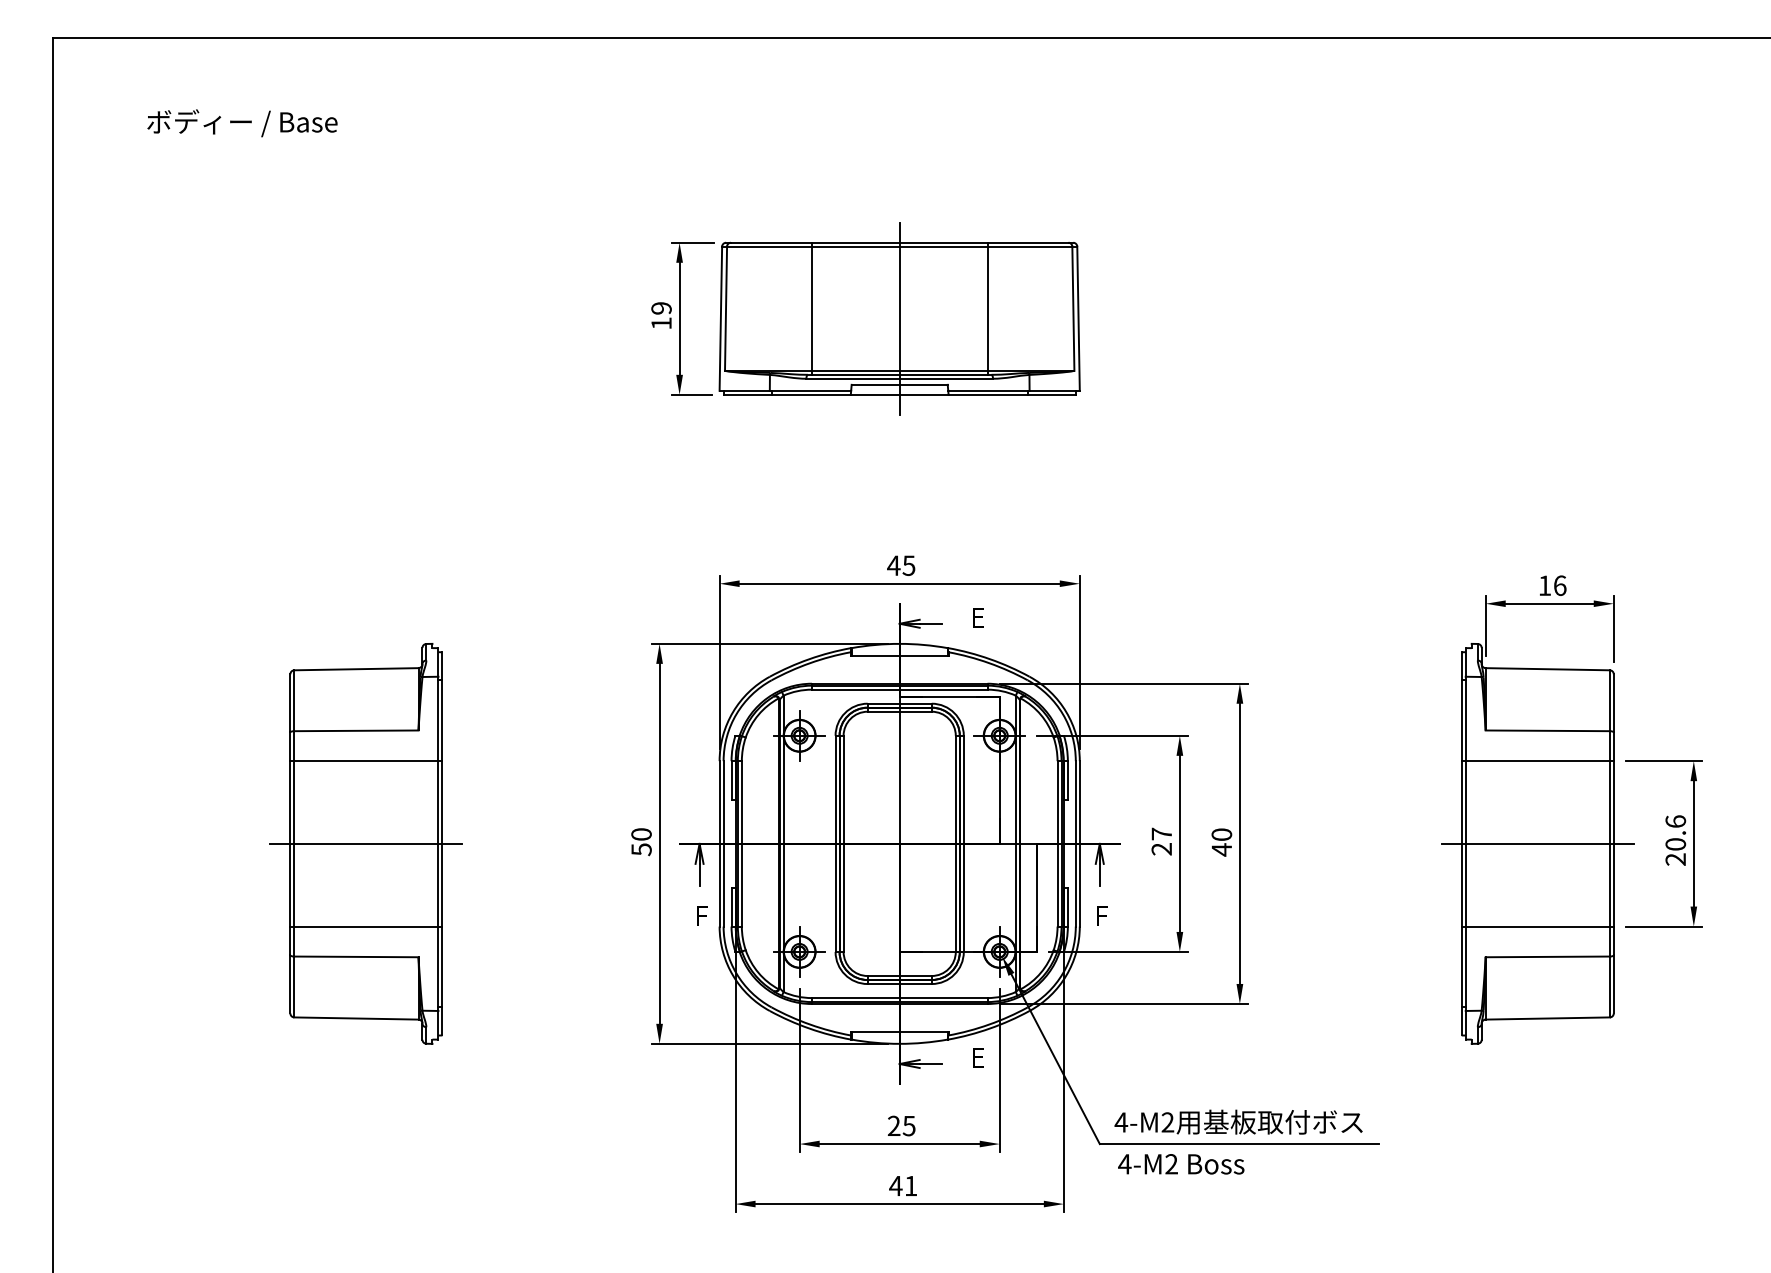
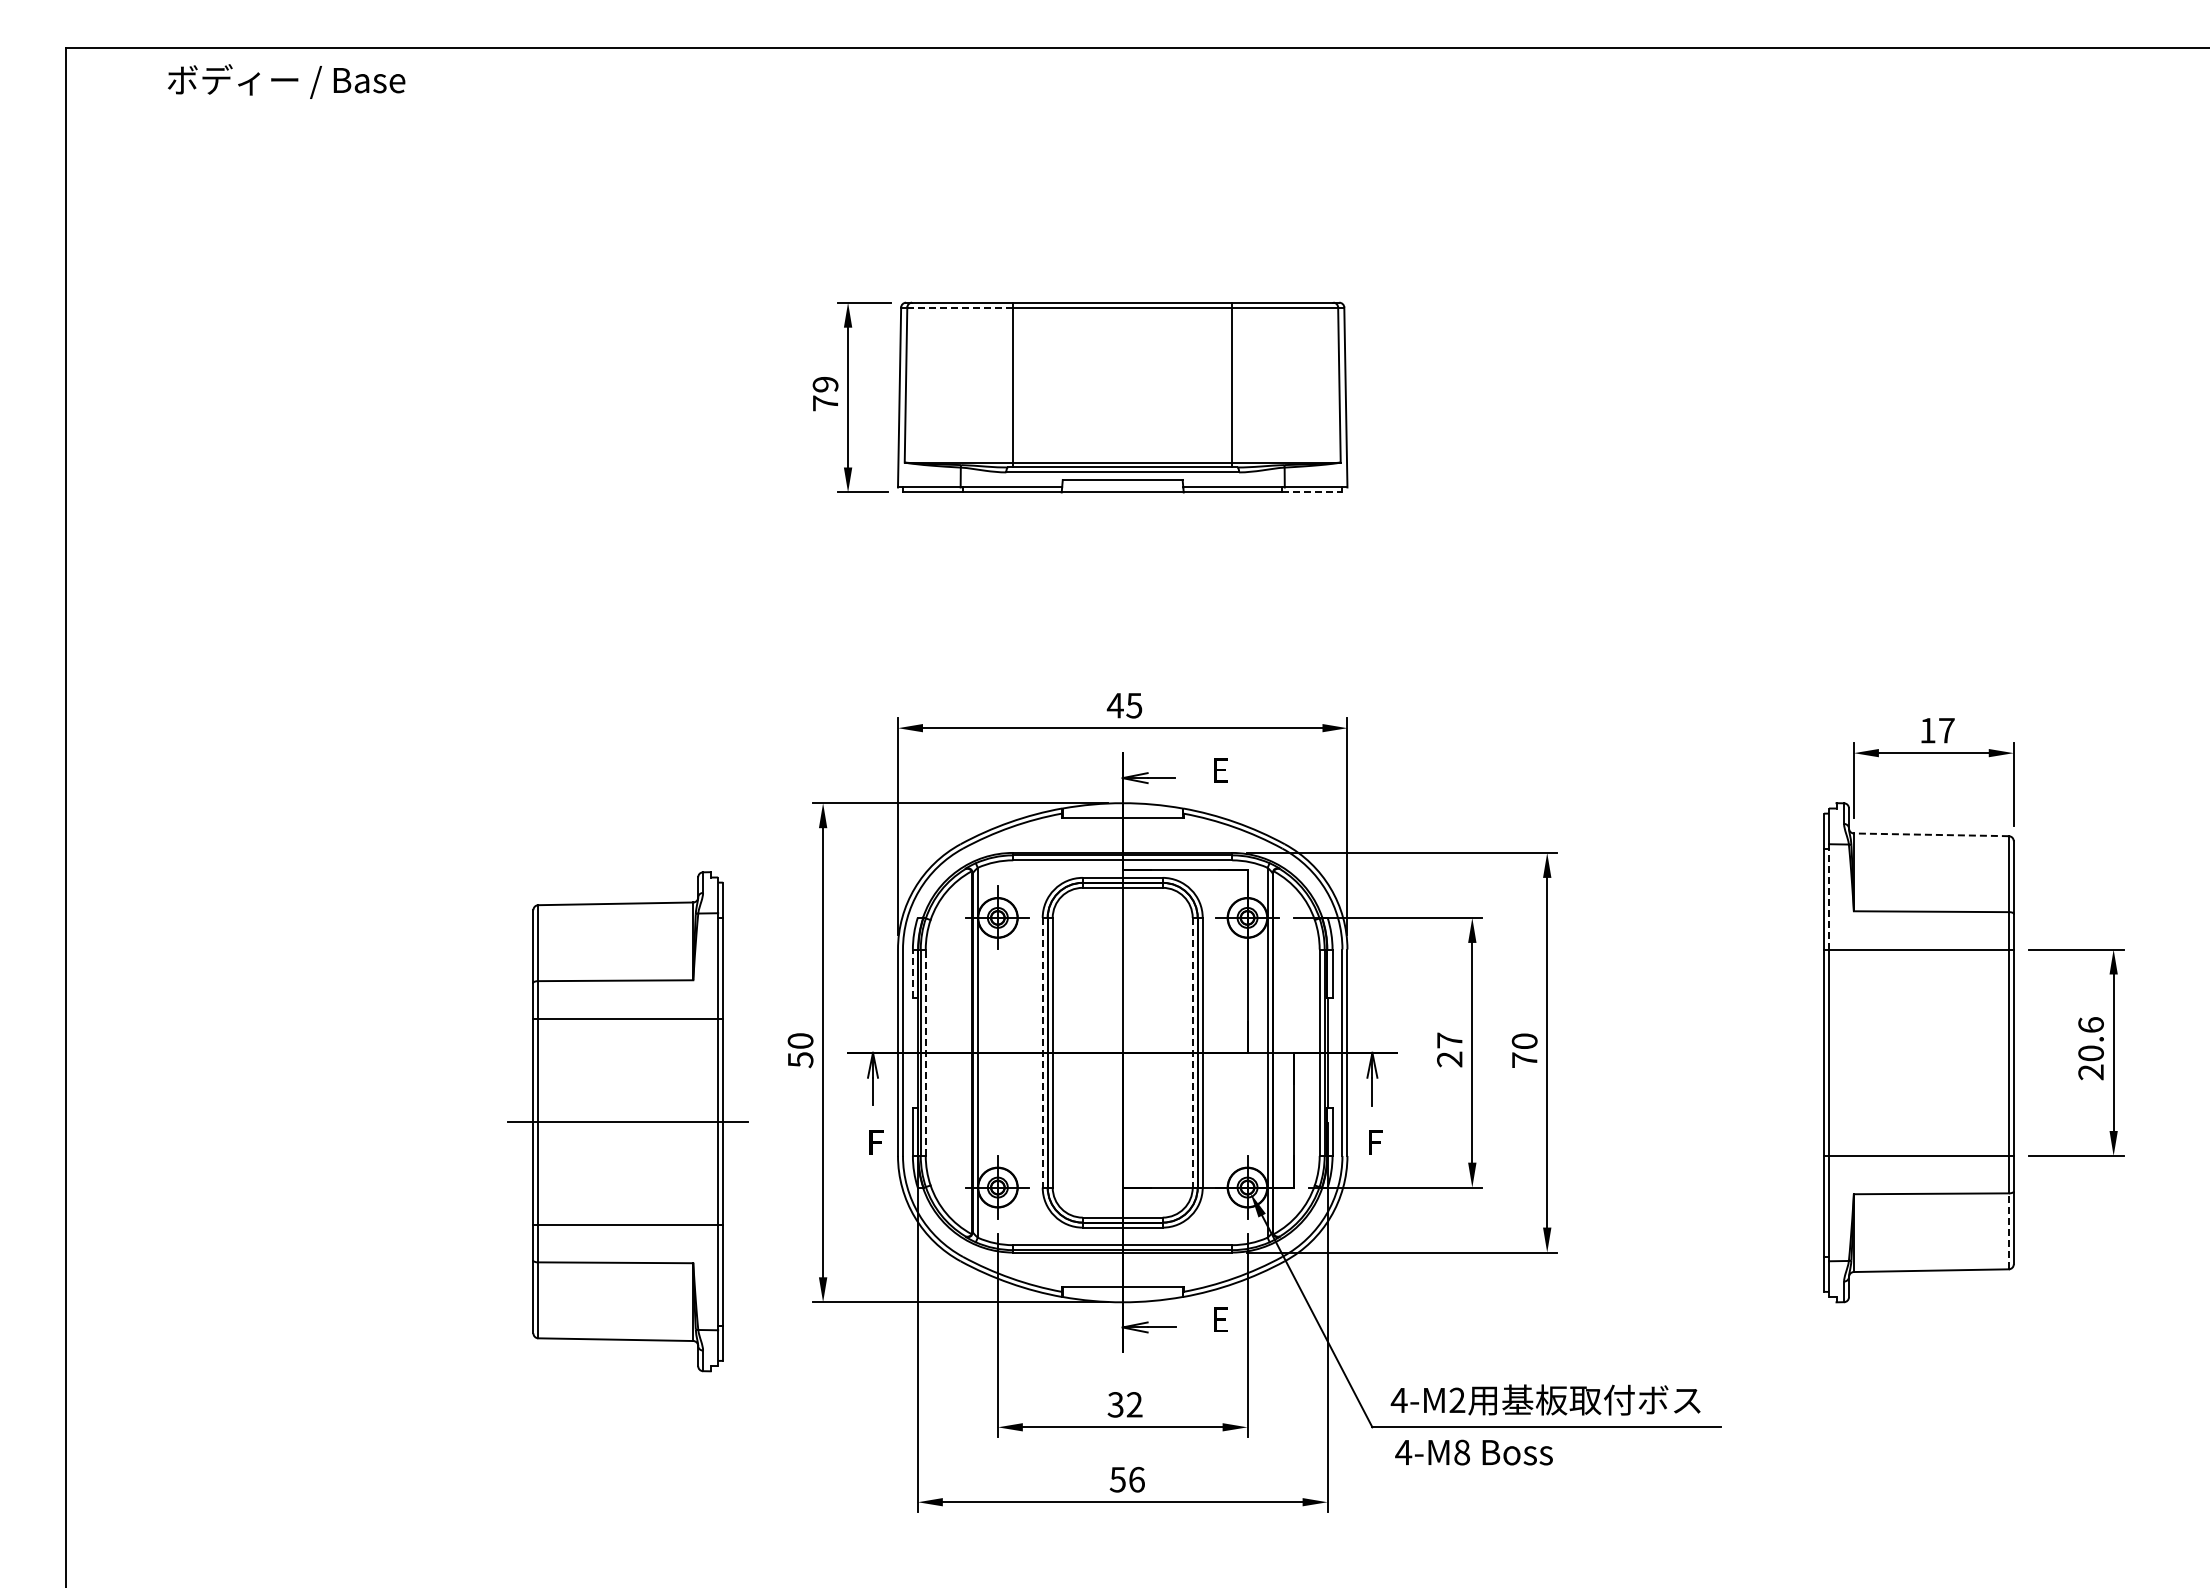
text: (242, 123) -> (286, 81), moved
line: (769, 246) -> (960, 307), solid -> dashed
line: (899, 318) -> (1122, 397), removed
text: (661, 323) -> (825, 403), 19 -> 79
line: (1051, 394) -> (1312, 492), solid -> dashed
text: (1559, 585) -> (1946, 730), 16 -> 17
line: (1547, 668) -> (1931, 834), solid -> dashed
line: (1466, 718) -> (1829, 896), solid -> dashed
line: (731, 780) -> (912, 973), solid -> dashed
part: (365, 843) -> (627, 1121), moved
line: (741, 843) -> (925, 1052), solid -> dashed
line: (835, 843) -> (1042, 1052), solid -> dashed
line: (955, 843) -> (1192, 1052), solid -> dashed
line: (1537, 843) -> (1918, 1052), removed
text: (1221, 849) -> (1524, 1059), 40 -> 70
line: (1609, 987) -> (2008, 1231), solid -> dashed
text: (901, 1125) -> (1124, 1404), 25 -> 32
text: (1171, 1164) -> (1461, 1452), 4-M2 -> 4-M8
text: (902, 1185) -> (1126, 1479), 41 -> 56

